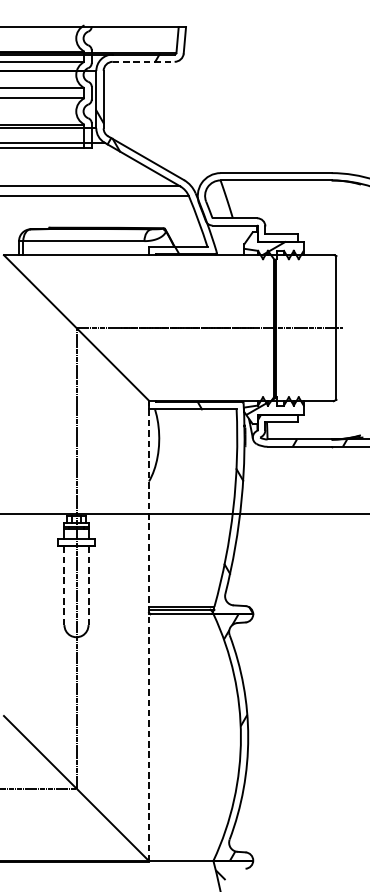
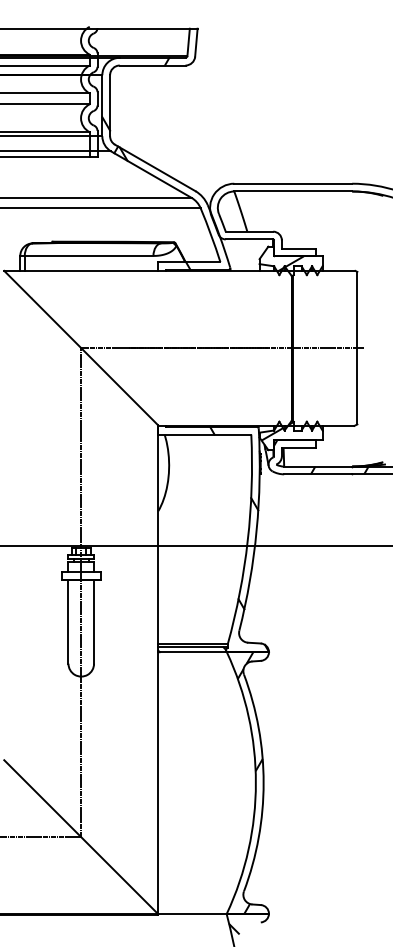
line: (143, 61) -> (152, 65), dashed -> solid
line: (64, 585) -> (68, 621), dashed -> solid
line: (88, 585) -> (94, 621), dashed -> solid
line: (149, 631) -> (158, 670), dashed -> solid

